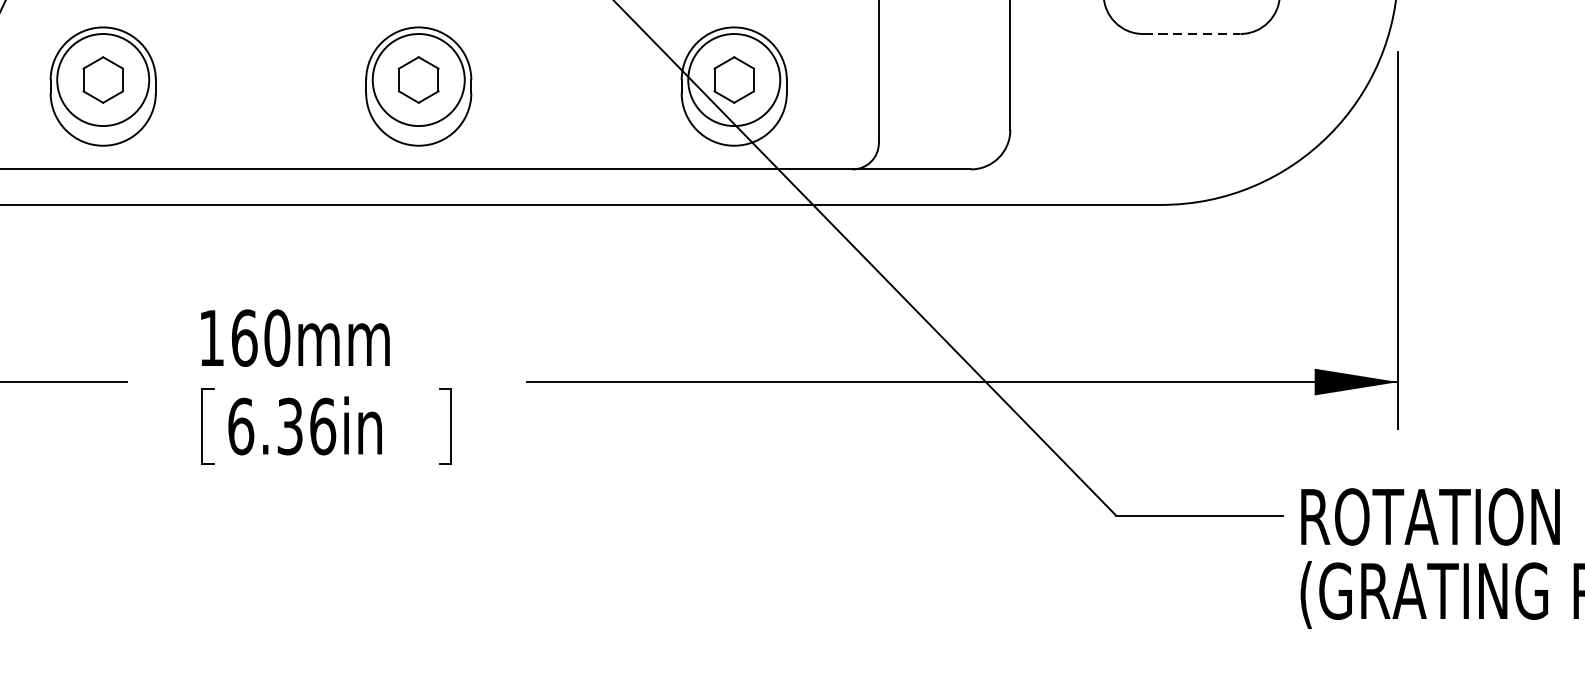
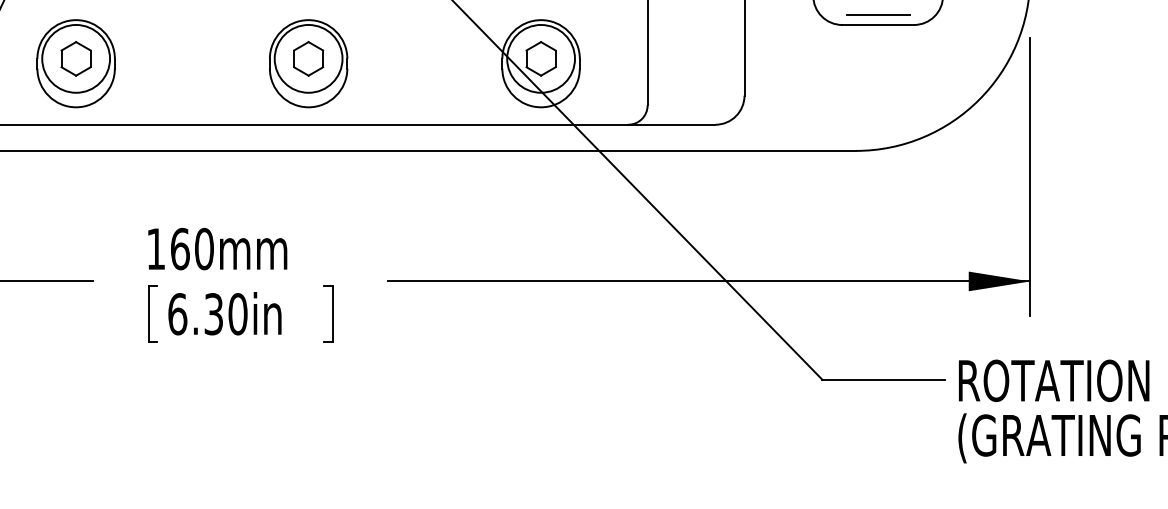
line: (1190, 21) -> (877, 15), added
line: (1192, 33) -> (878, 24), dashed -> solid
text: (322, 426) -> (237, 314), 6.36in -> 6.30in

